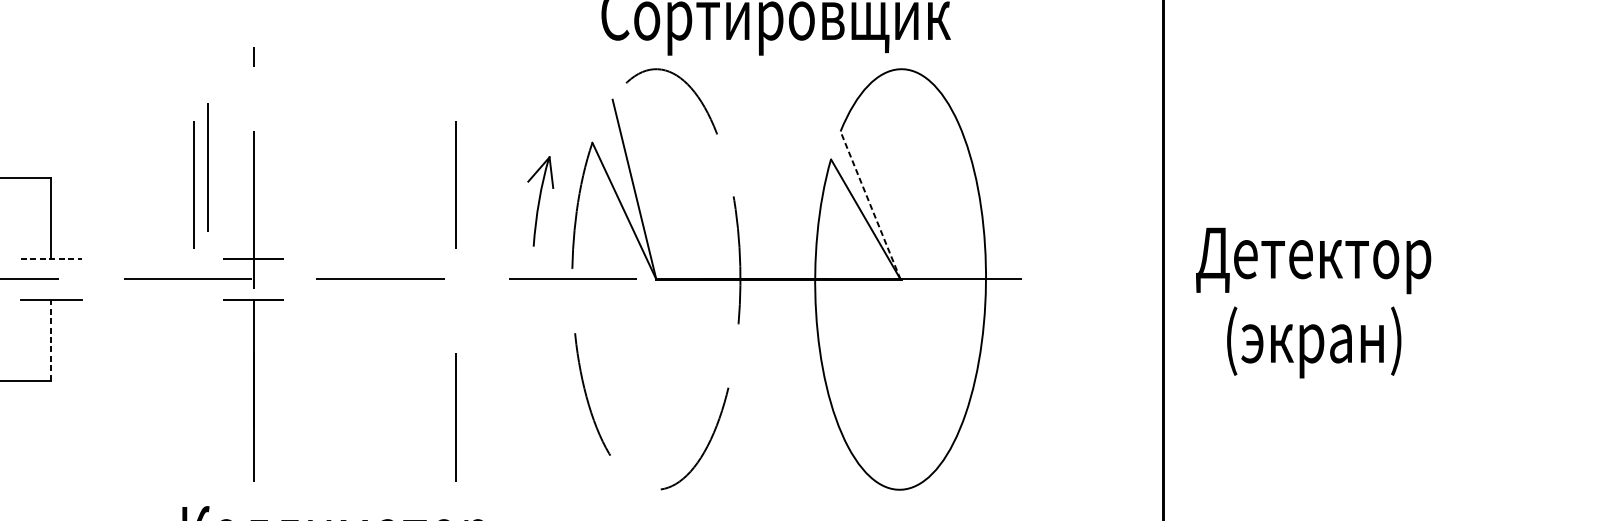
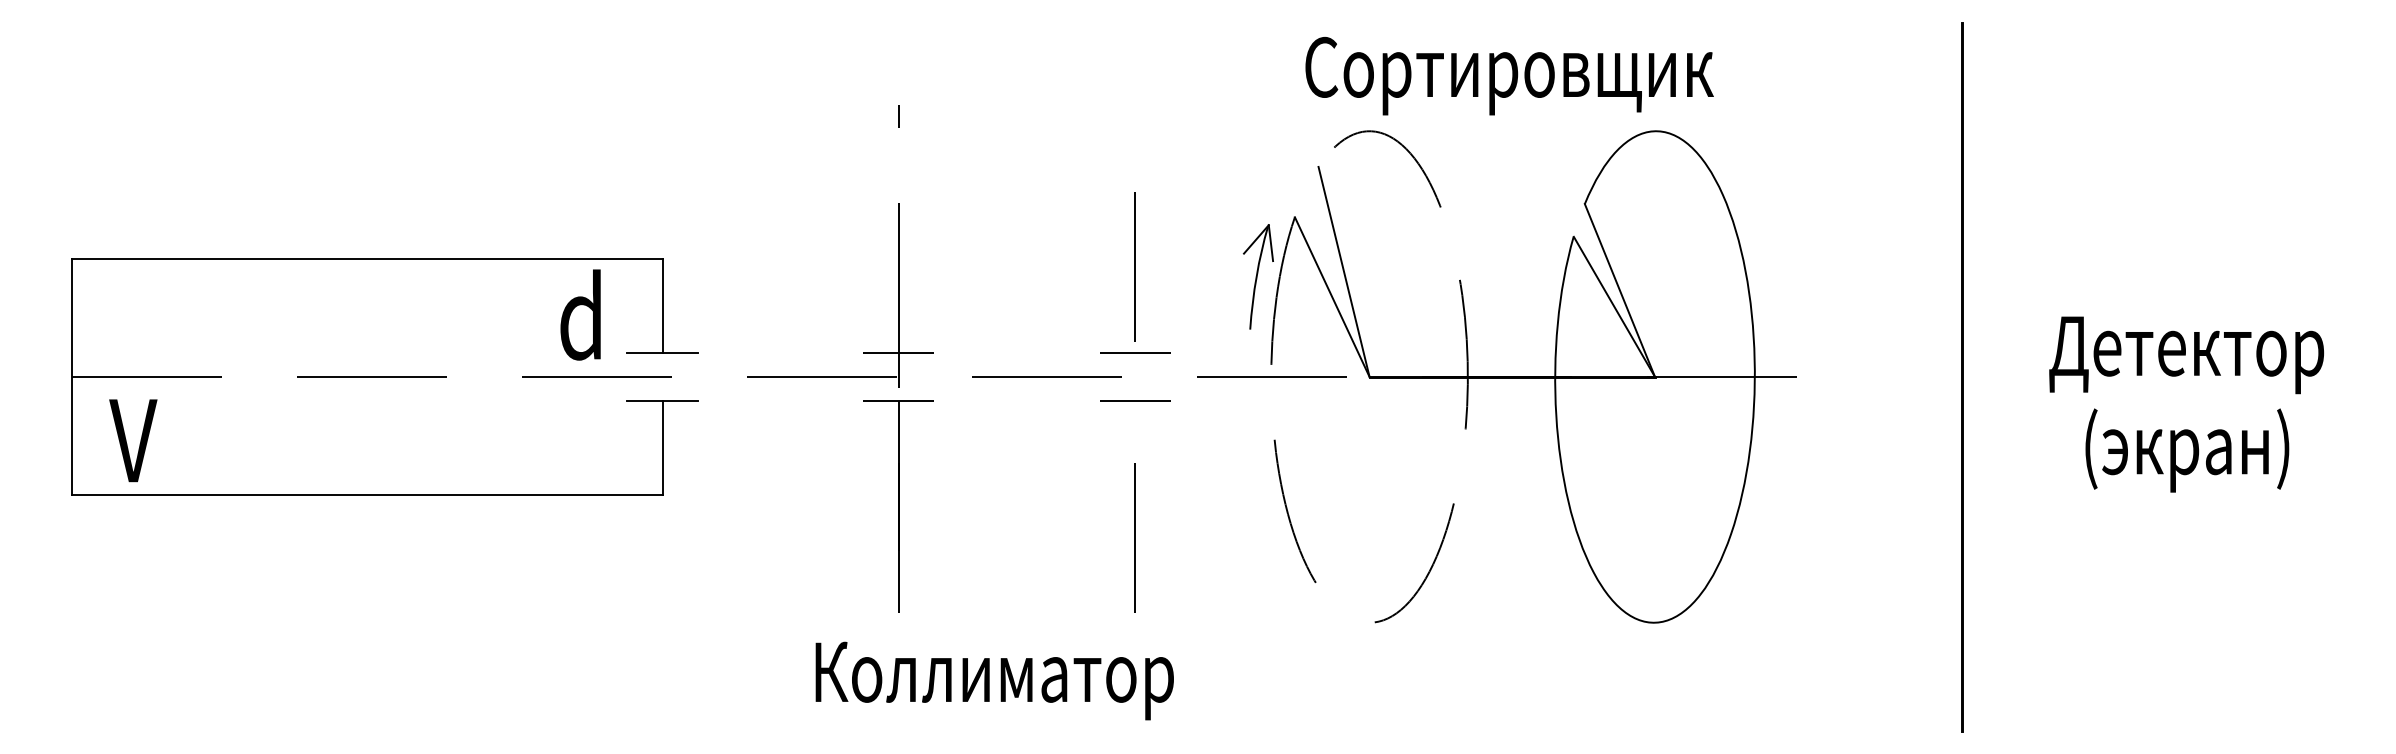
line: (207, 166) -> (845, 245), removed
line: (193, 184) -> (828, 266), removed
part: (539, 201) -> (1257, 276), moved
line: (870, 205) -> (1619, 290), dashed -> solid
line: (52, 259) -> (663, 353), dashed -> solid
line: (455, 259) -> (1134, 353), added
line: (455, 299) -> (1134, 400), added
text: (1313, 303) -> (2186, 404), moved
line: (51, 339) -> (662, 447), dashed -> solid

